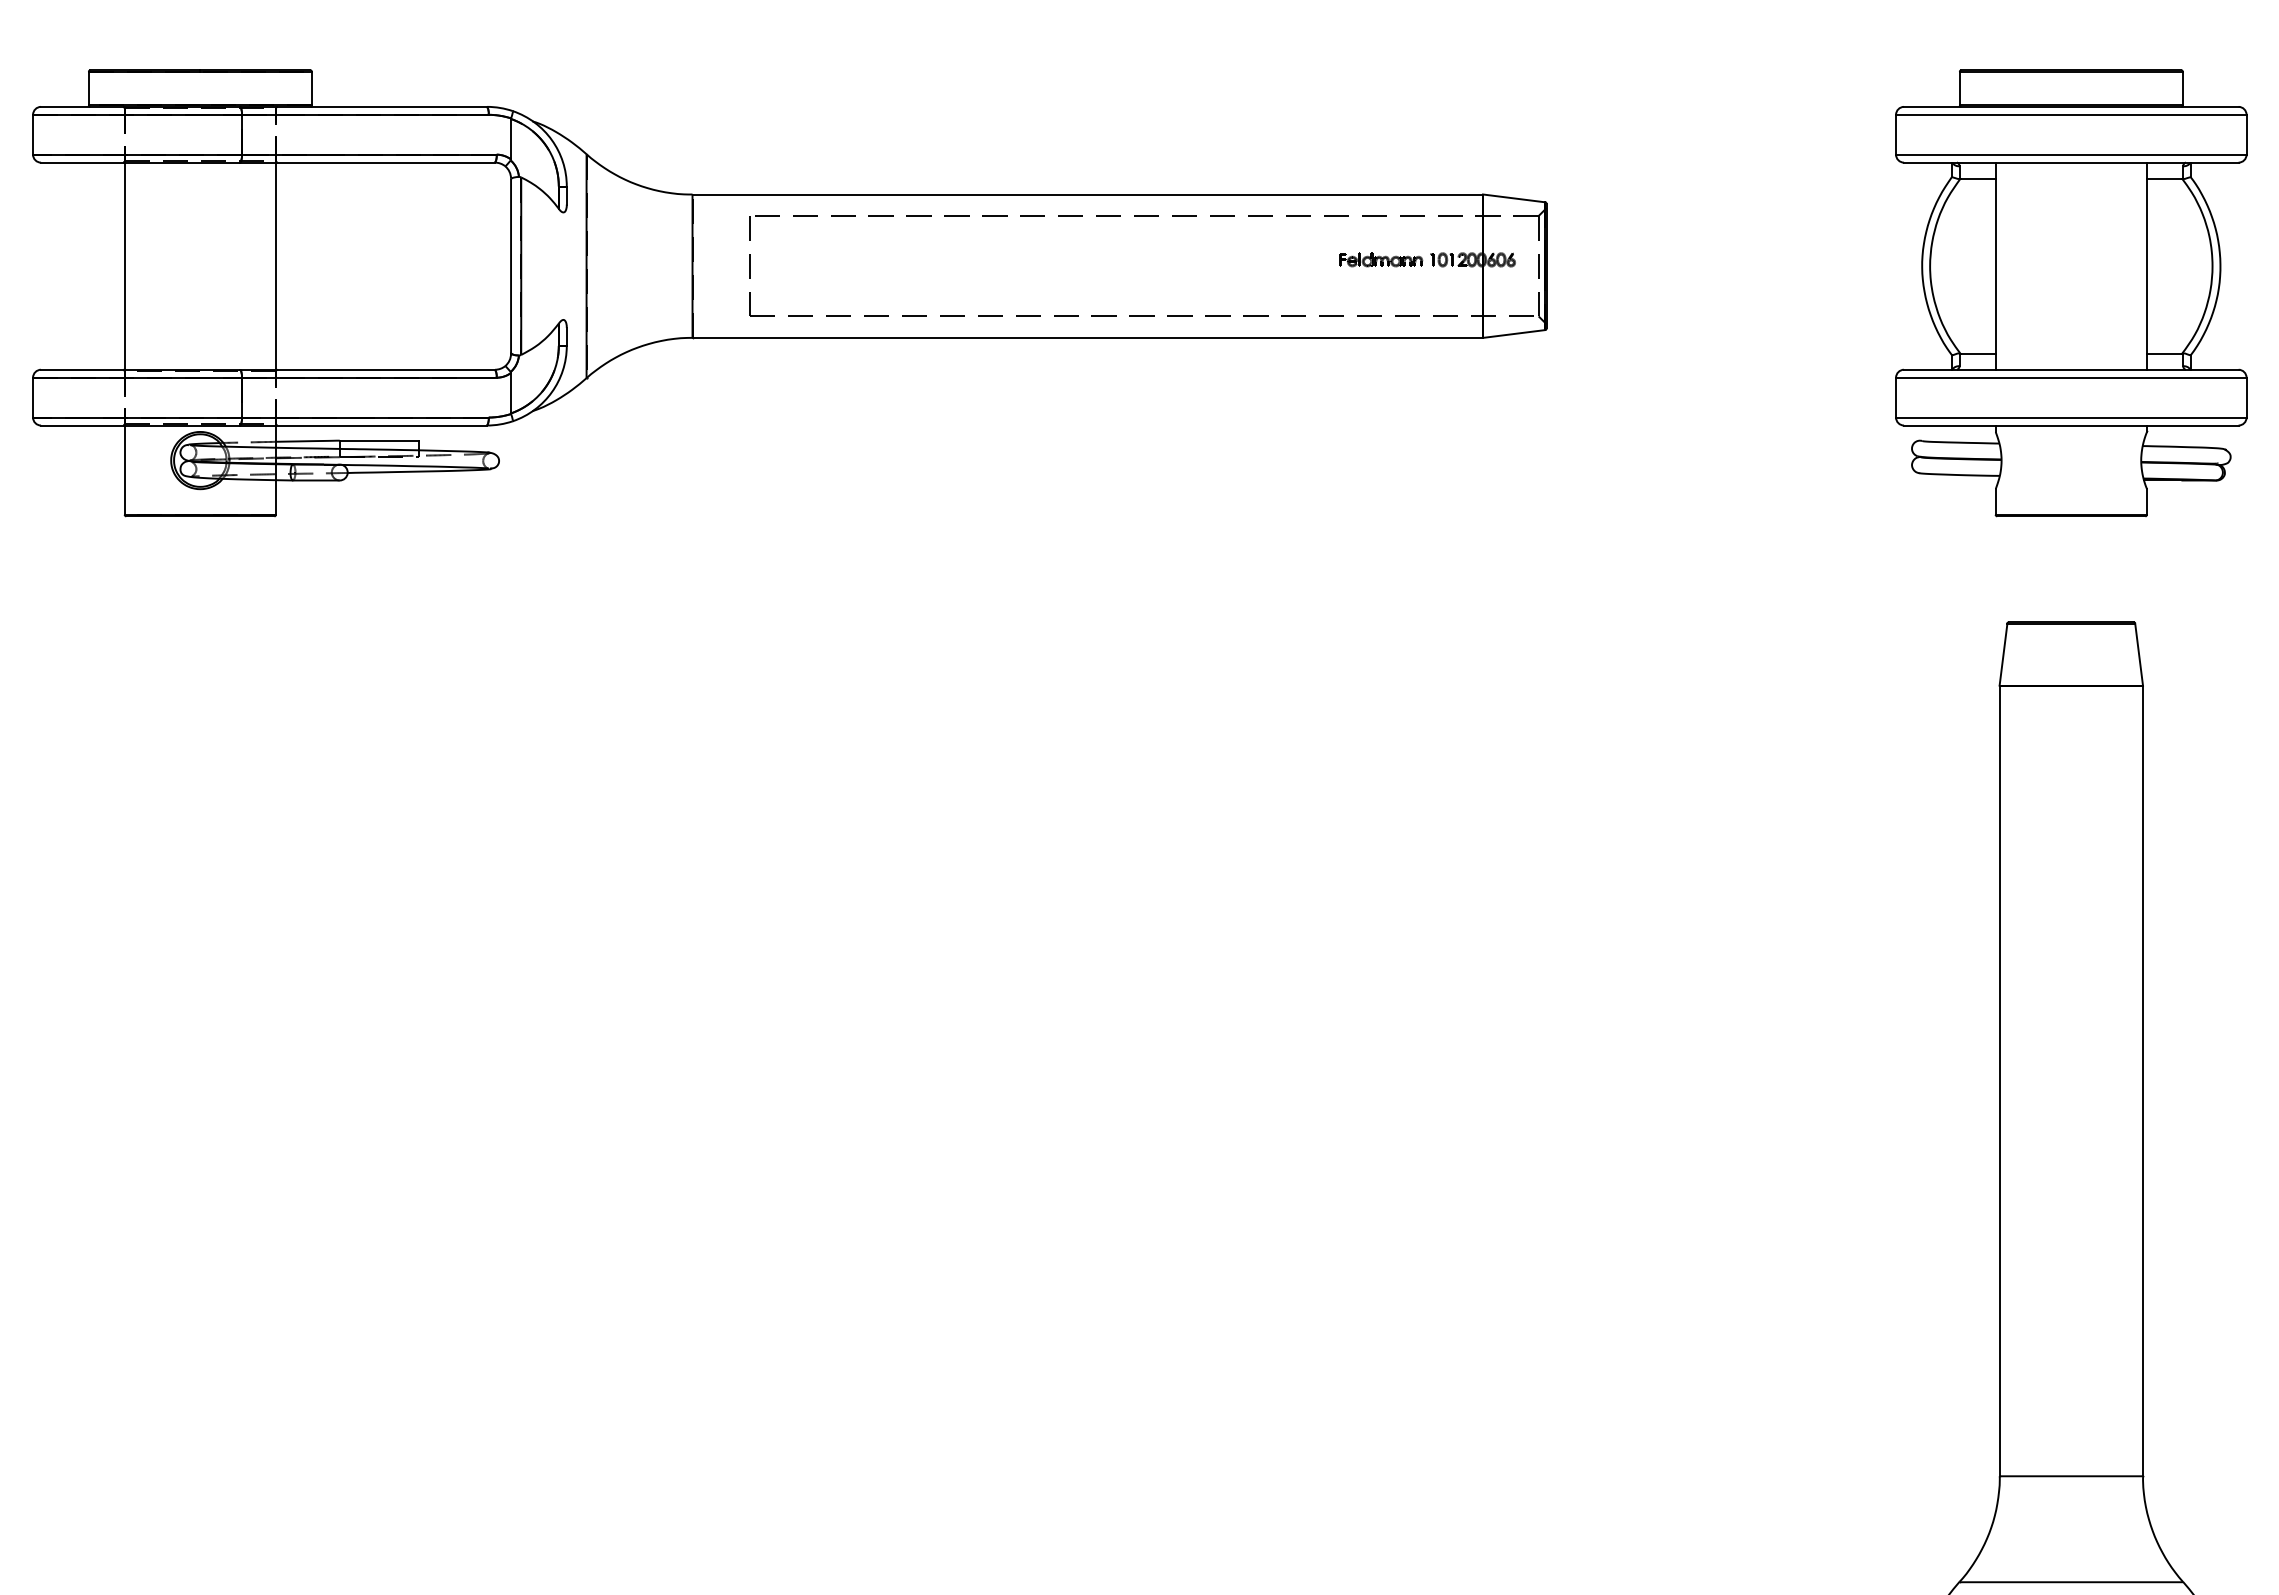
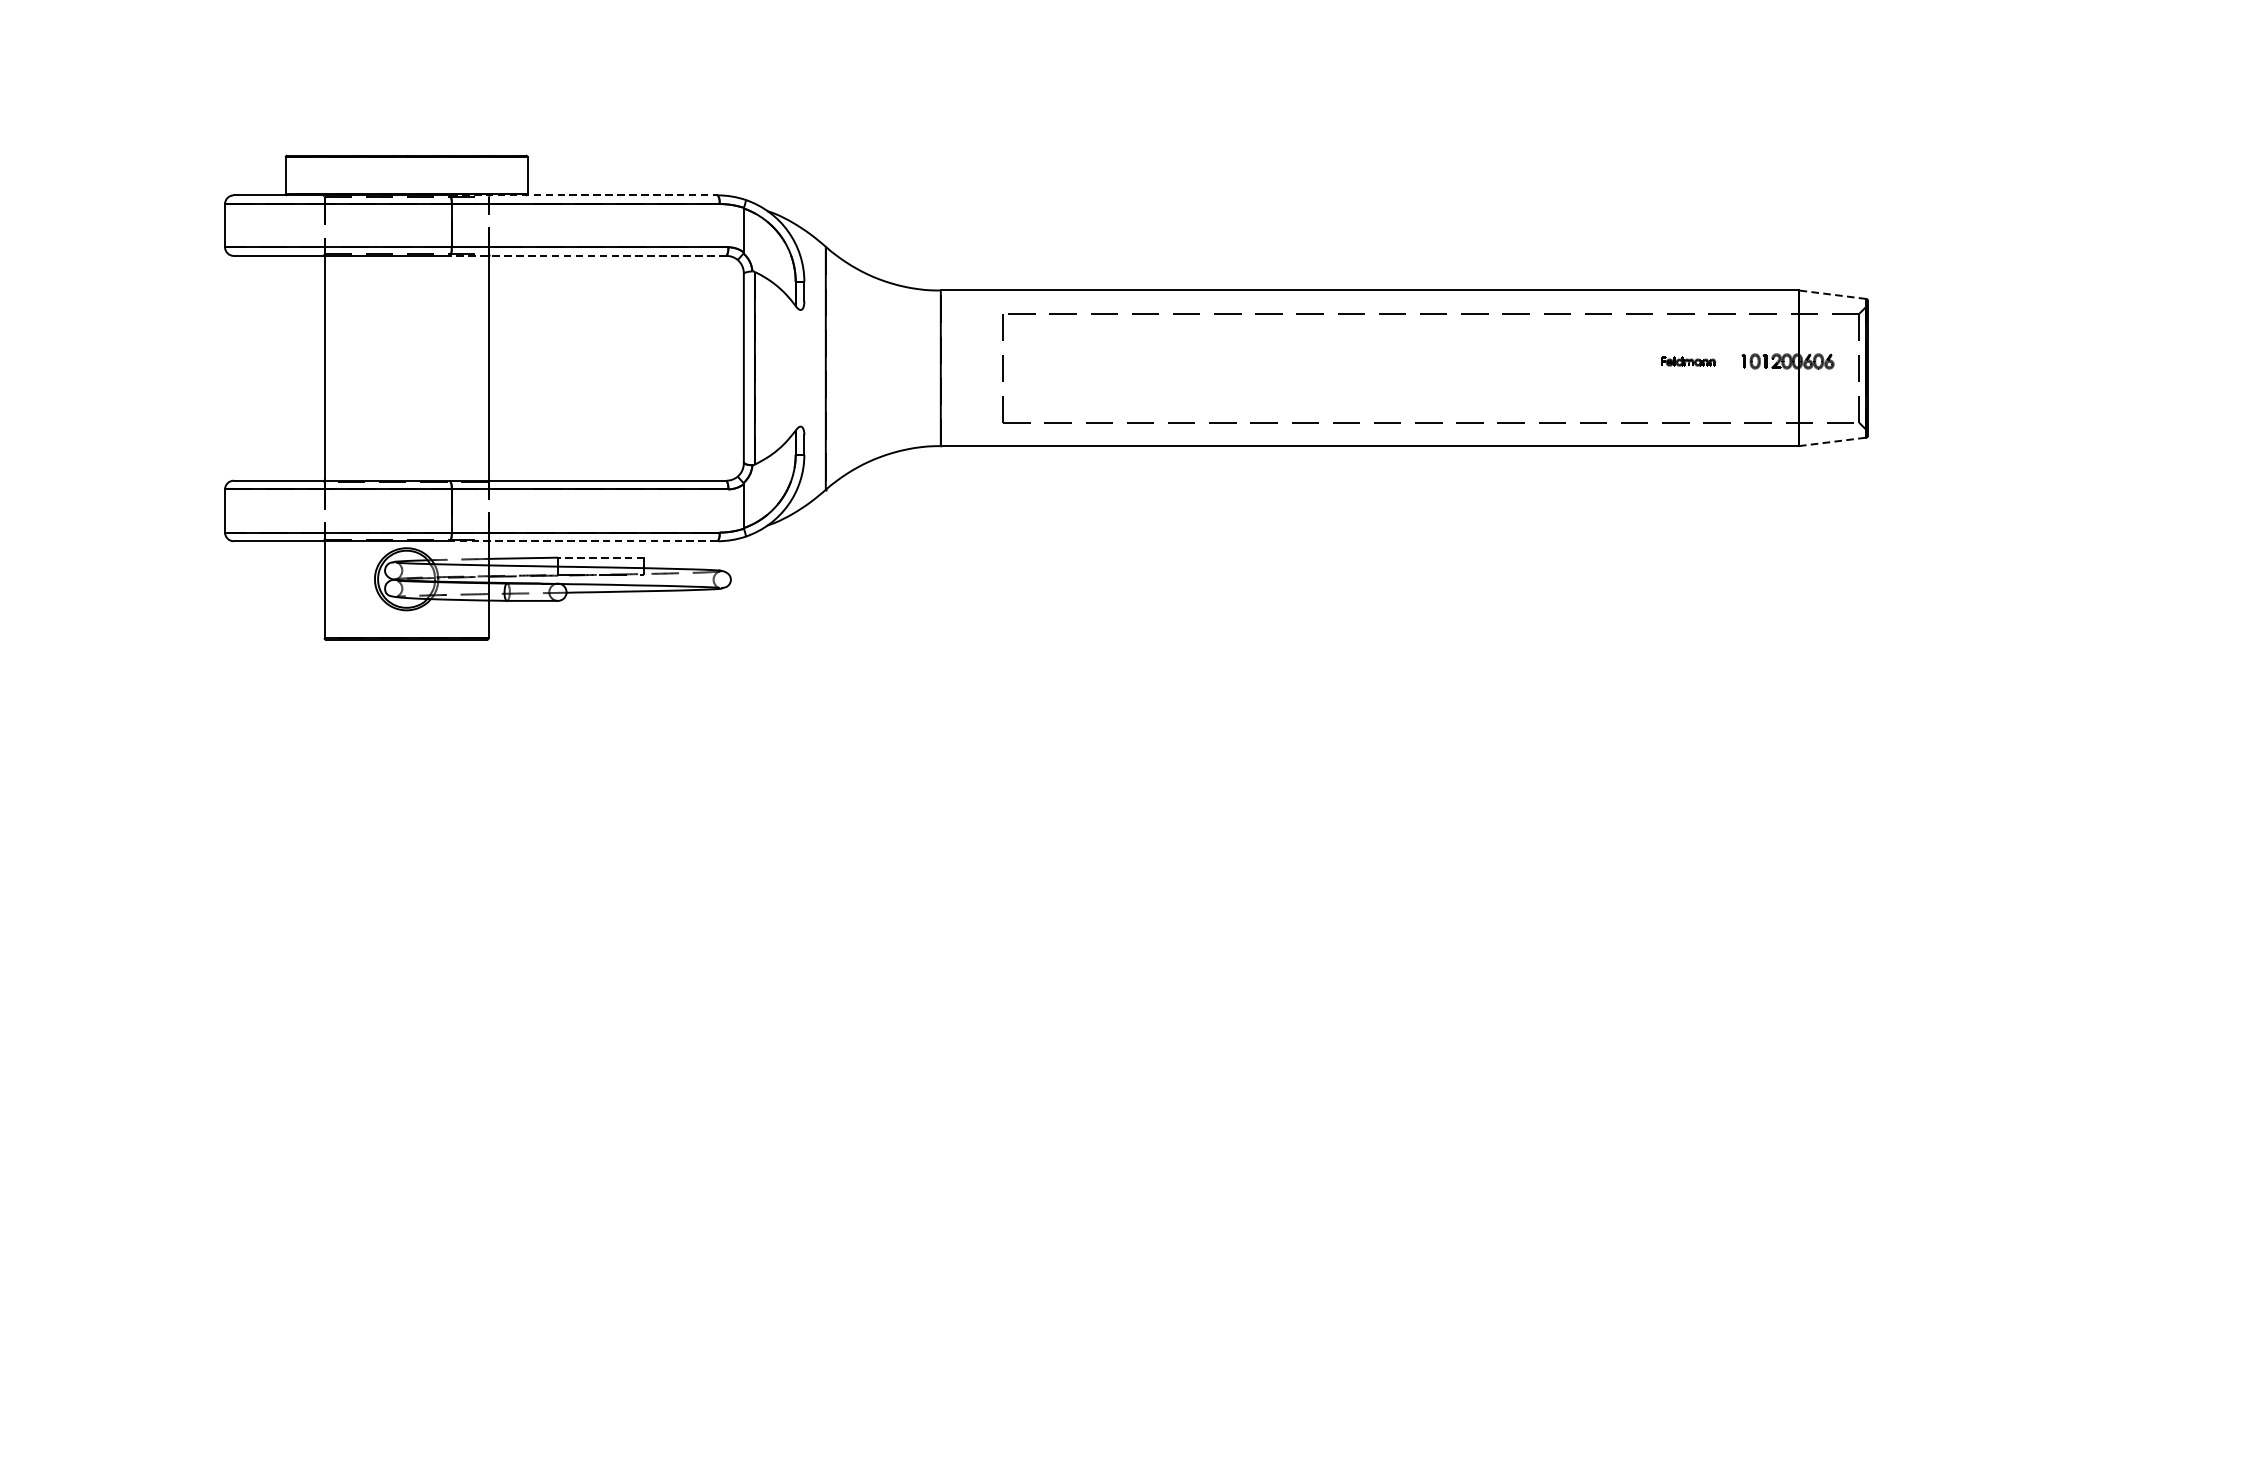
line: (364, 106) -> (584, 194), solid -> dashed
line: (367, 162) -> (588, 255), solid -> dashed
line: (1513, 198) -> (1831, 294), solid -> dashed
part: (1381, 259) -> (1688, 361), size x0.6
line: (1514, 333) -> (1833, 441), solid -> dashed
line: (363, 425) -> (583, 541), solid -> dashed
line: (379, 440) -> (601, 557), solid -> dashed

